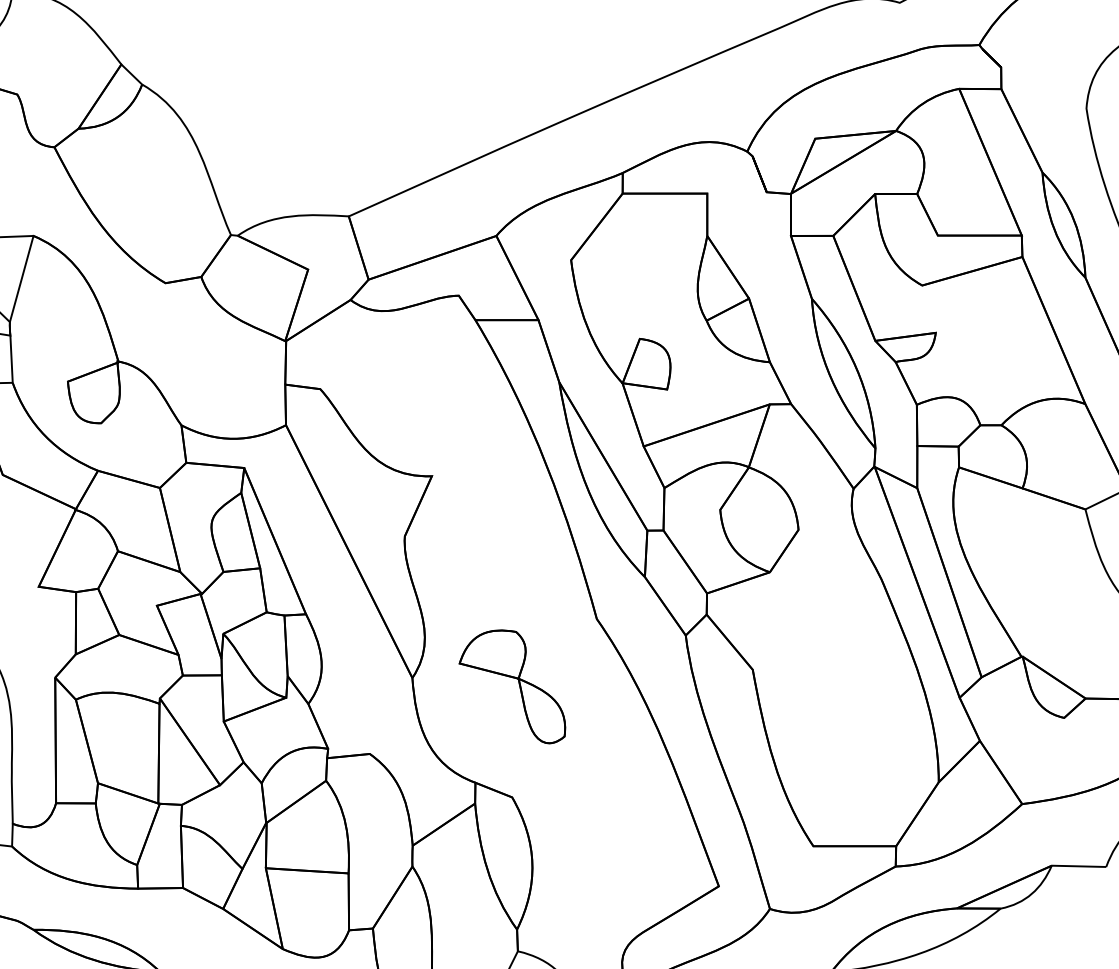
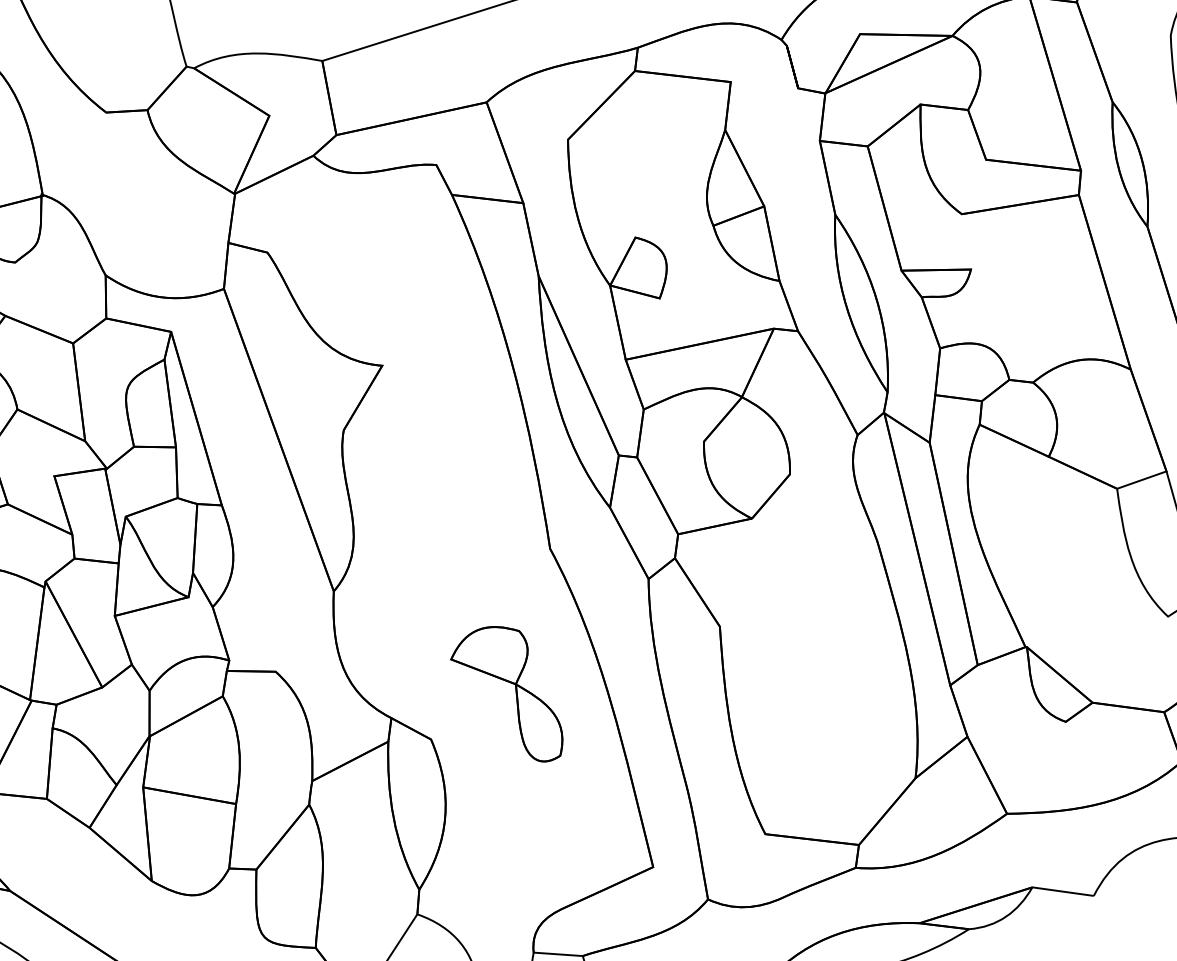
part: (518, 684) -> (514, 690), moved

